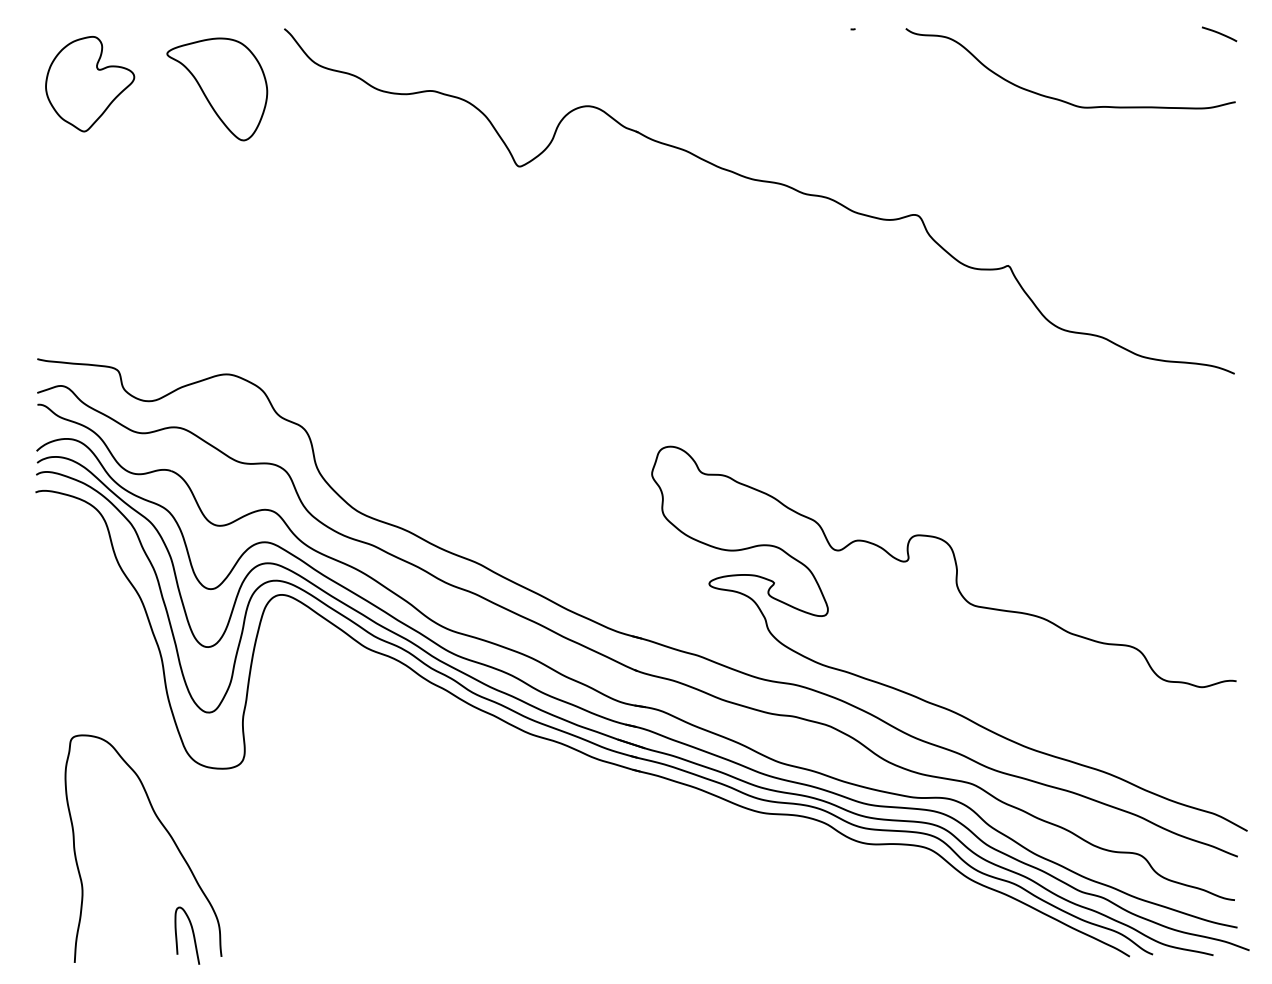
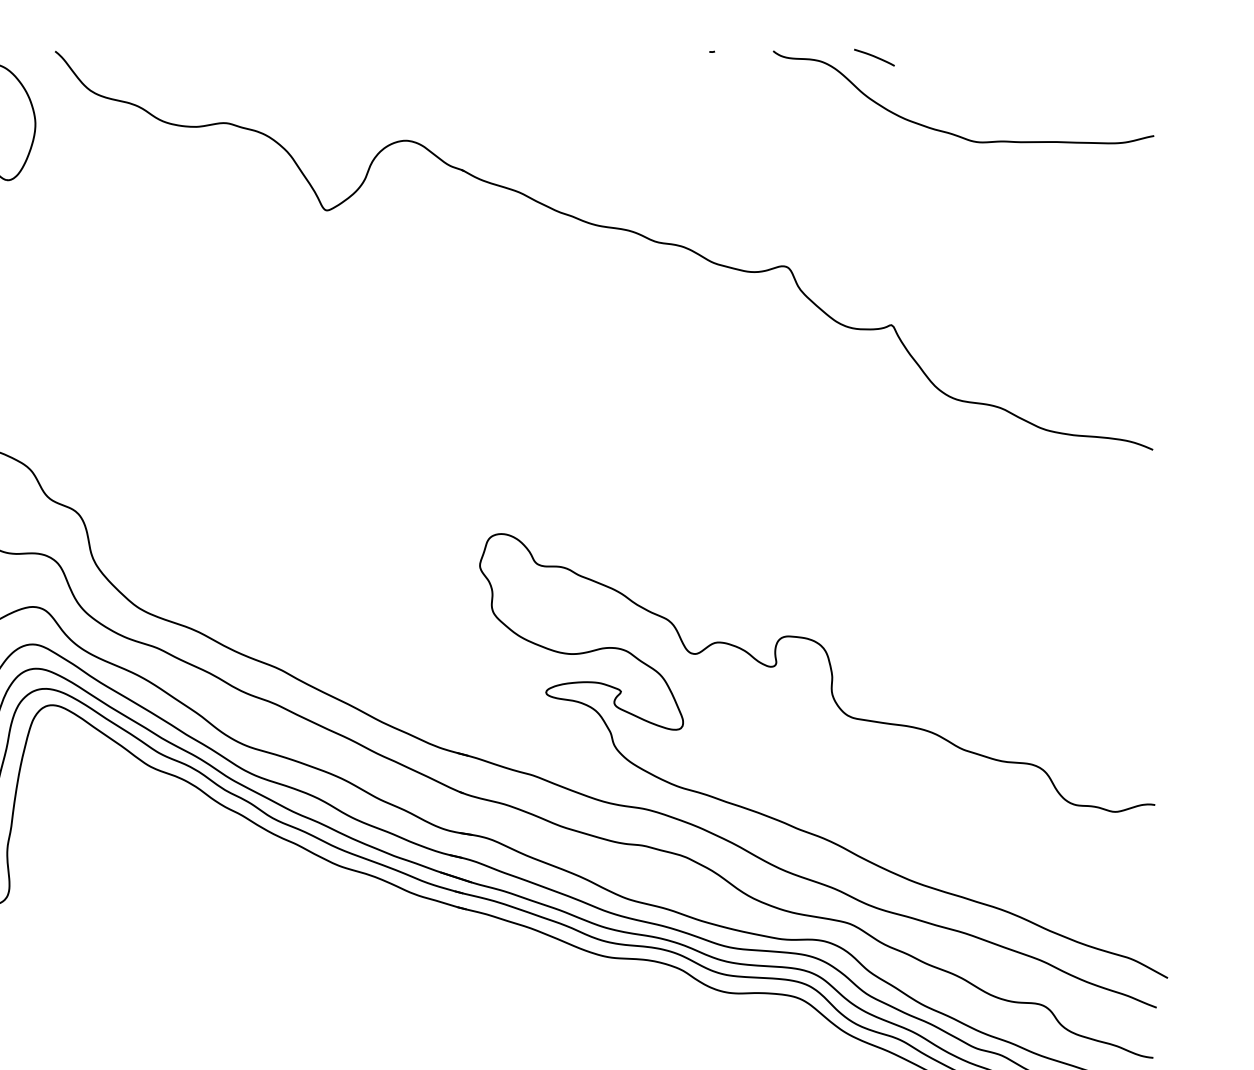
curve: (1219, 34) -> (874, 57), moved

